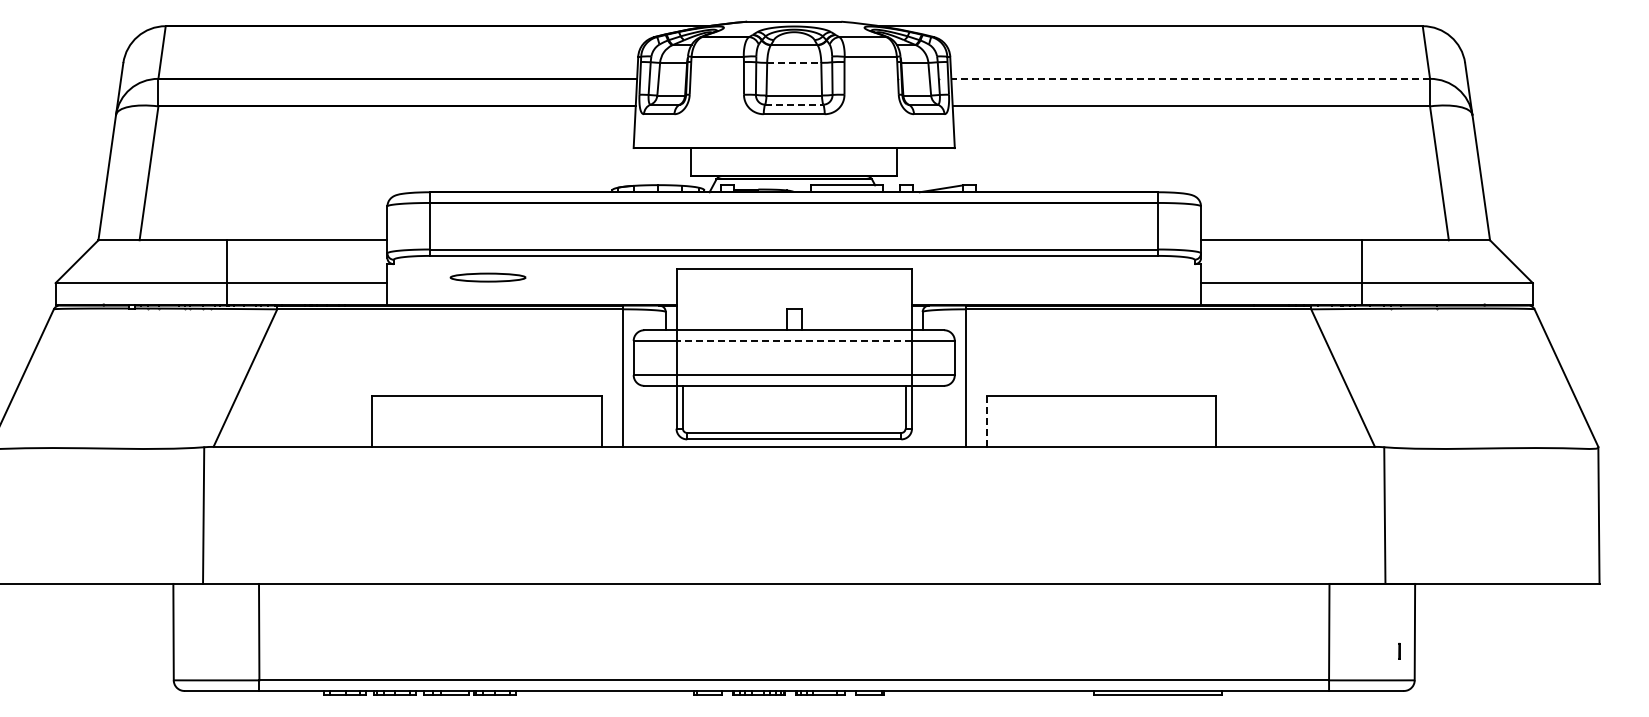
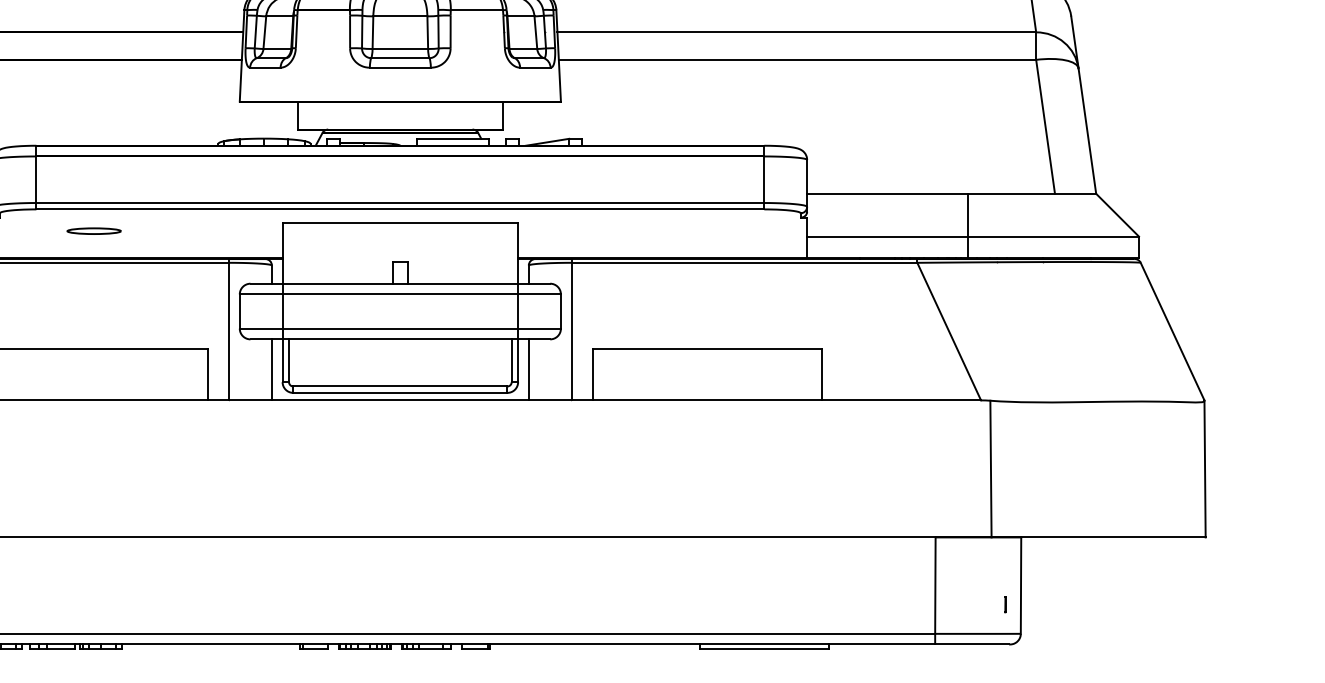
line: (794, 62) -> (400, 15), dashed -> solid
line: (1190, 78) -> (796, 31), dashed -> solid
line: (794, 104) -> (400, 57), dashed -> solid
part: (487, 277) -> (93, 230), size x0.71
line: (794, 340) -> (400, 293), dashed -> solid
line: (665, 415) -> (271, 368), added
line: (922, 415) -> (528, 368), added
line: (986, 421) -> (592, 374), dashed -> solid

